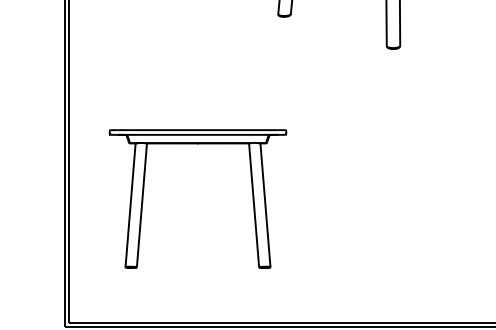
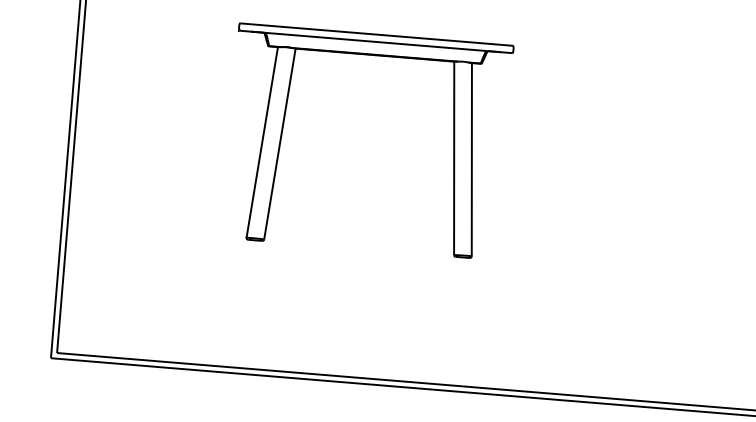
part: (144, 190) -> (285, 121), moved

